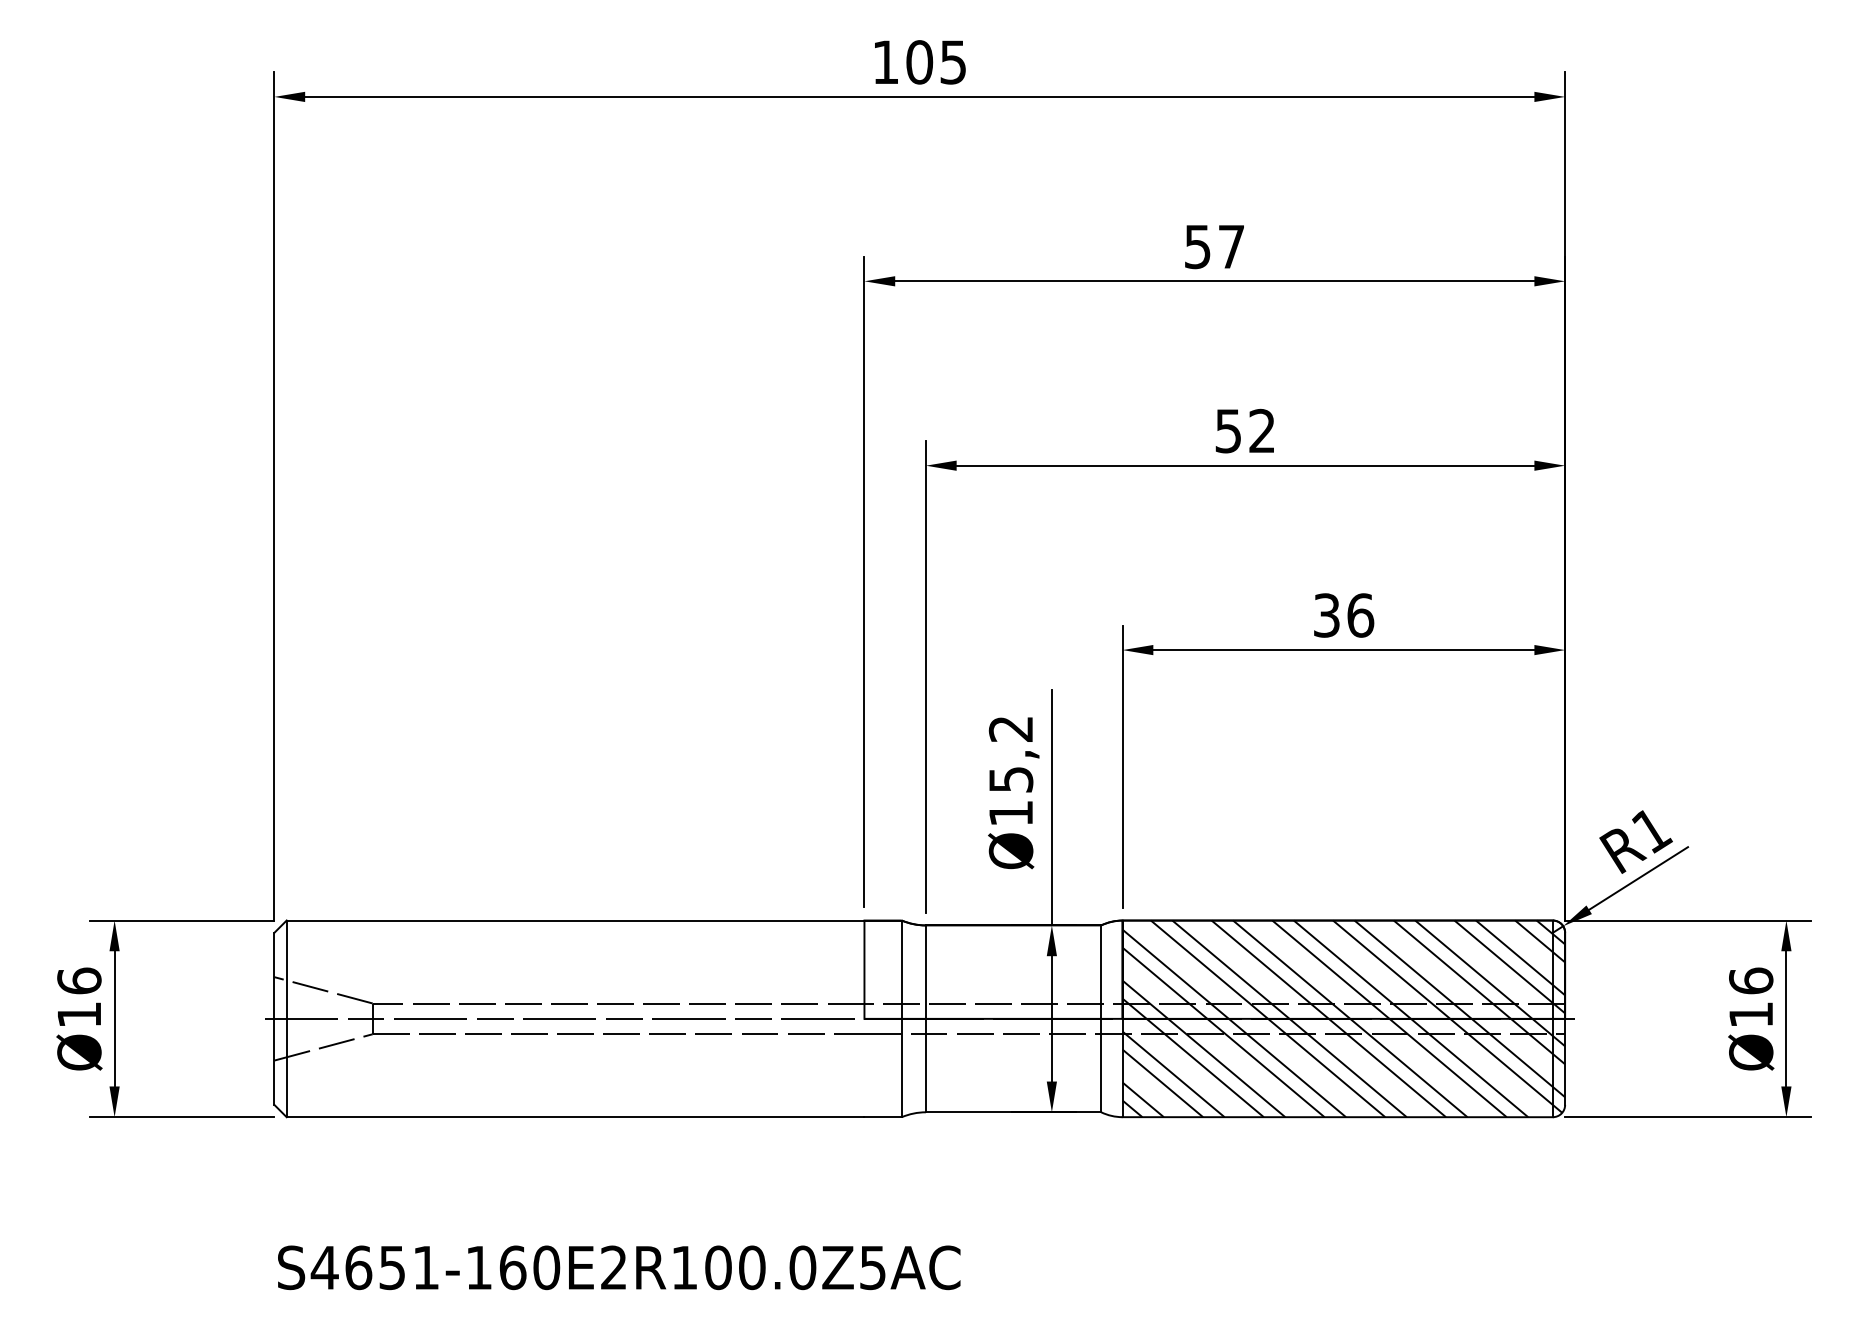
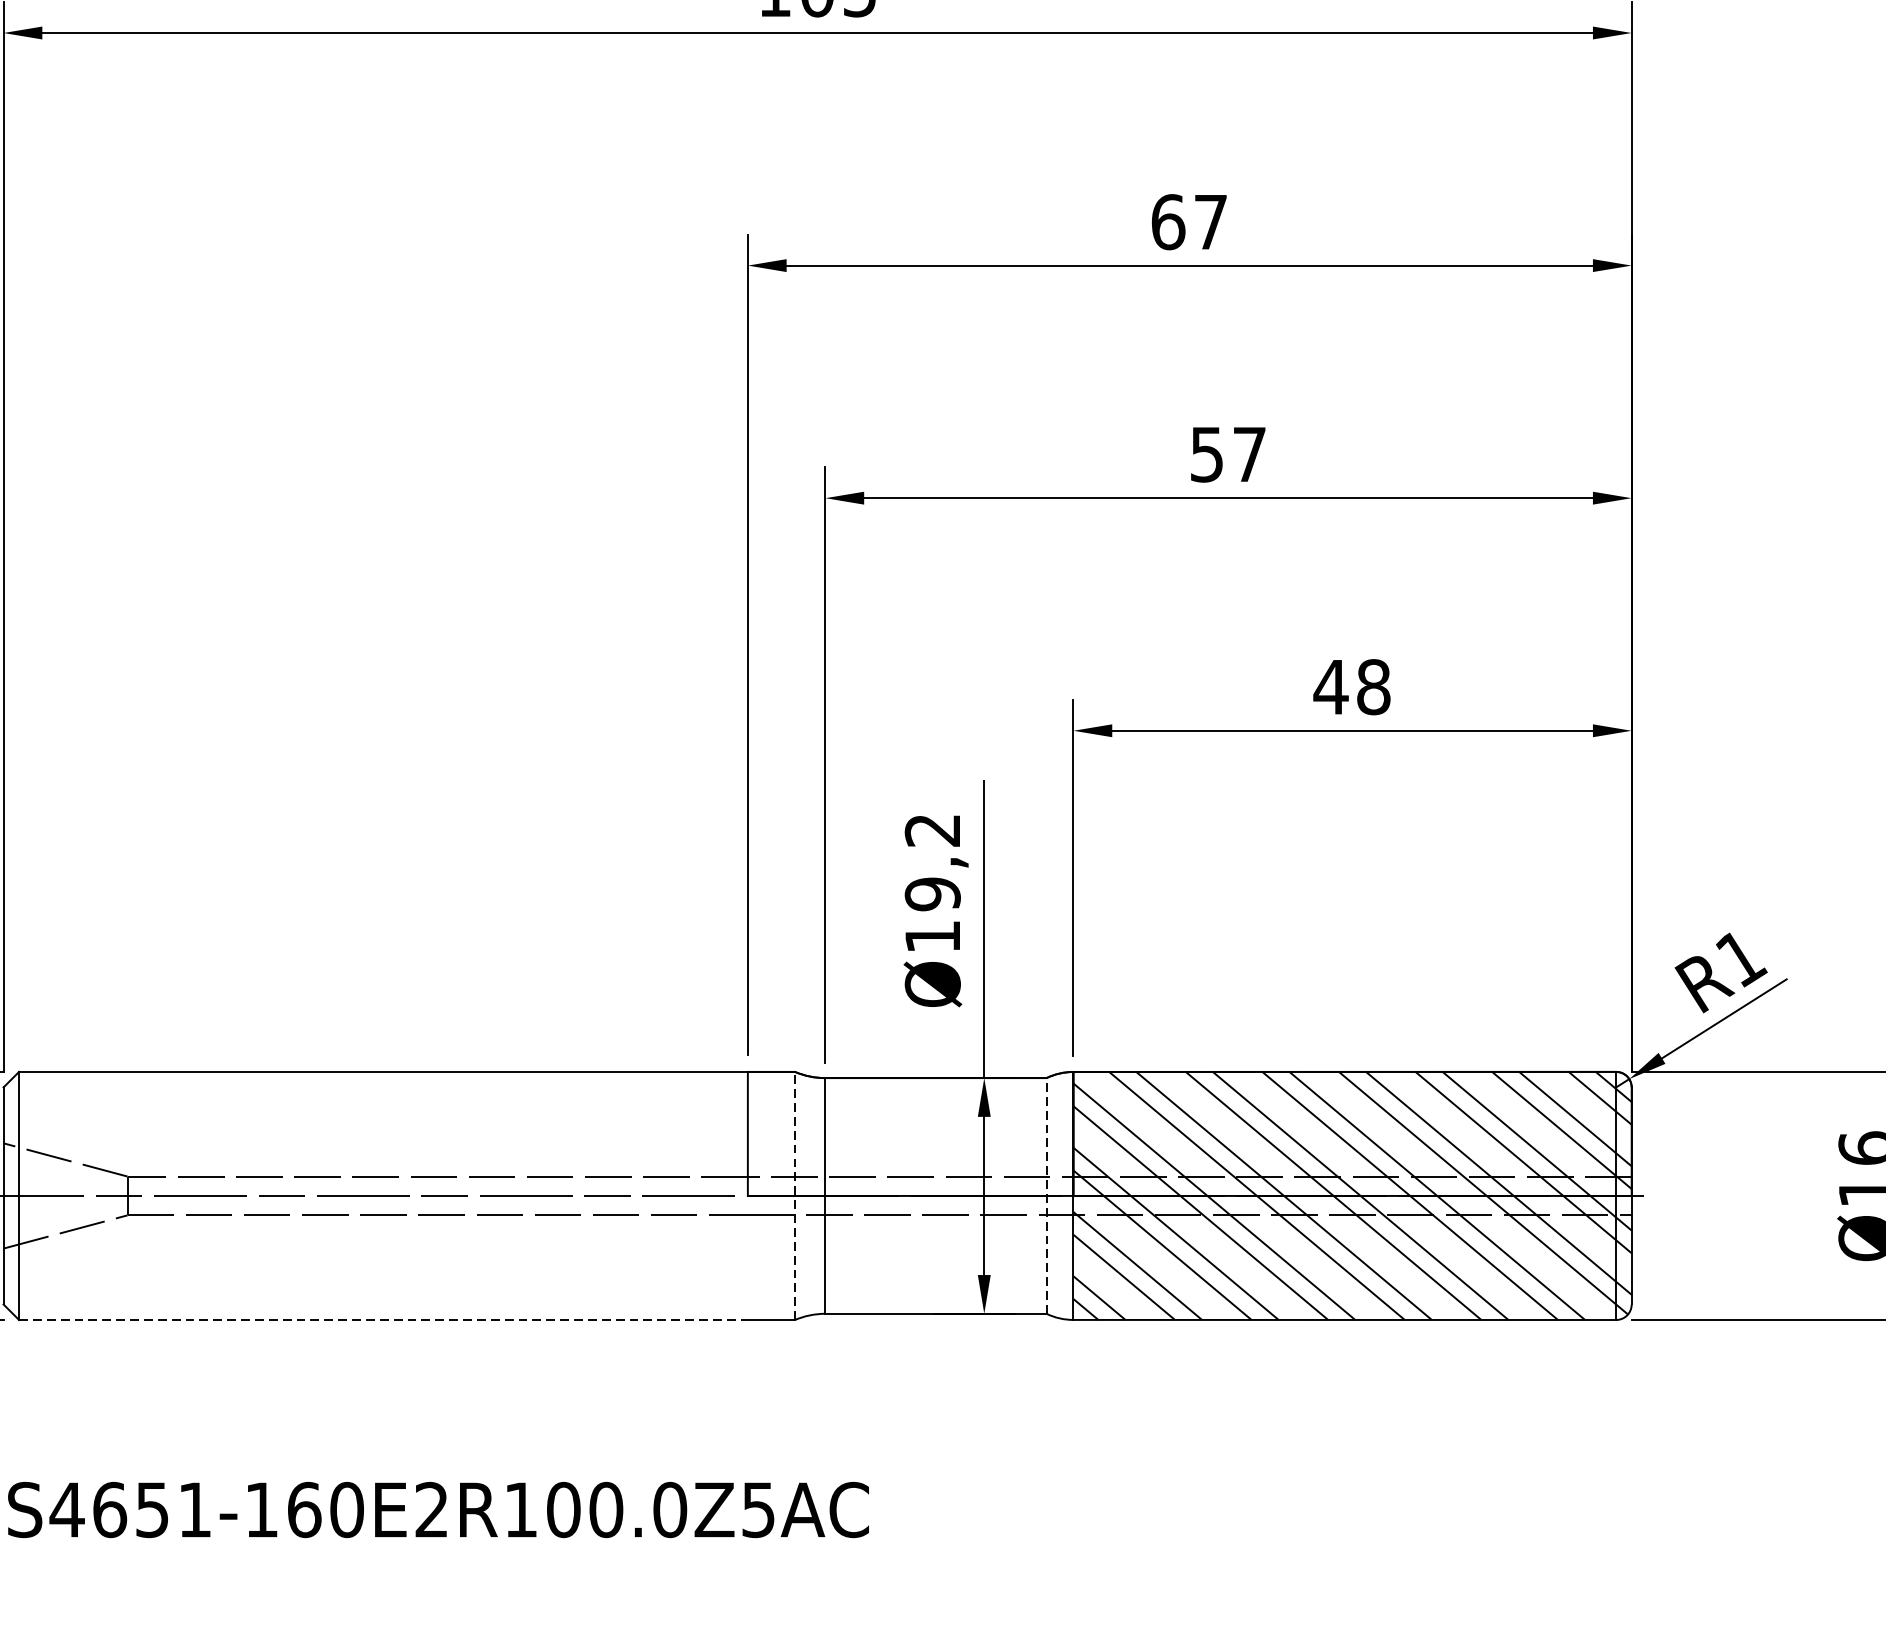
text: (1197, 246) -> (1167, 221), 57 -> 67
text: (1261, 430) -> (1248, 453), 52 -> 57
text: (1343, 615) -> (1352, 687), 36 -> 48
text: (1010, 779) -> (932, 894), Ø15,2 -> Ø19,2
line: (901, 1018) -> (794, 1195), solid -> dashed
line: (1101, 1018) -> (1046, 1195), solid -> dashed
line: (575, 1117) -> (383, 1320), solid -> dashed

